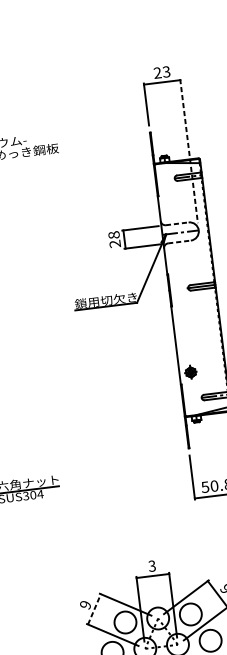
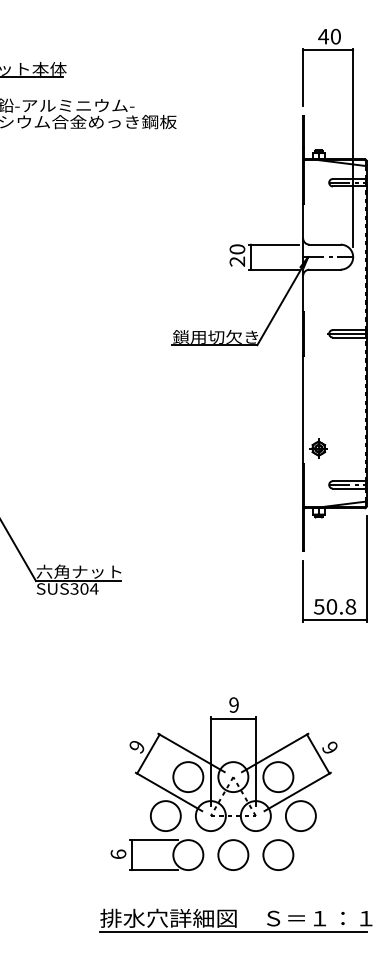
text: (161, 72) -> (329, 36), 23 -> 40
line: (189, 151) -> (353, 148), dashed -> solid
line: (177, 223) -> (325, 244), dashed -> solid
text: (114, 235) -> (237, 249), 28 -> 20
line: (179, 241) -> (325, 269), dashed -> solid
text: (151, 565) -> (233, 704), 3 -> 9
line: (94, 609) -> (148, 754), dashed -> solid

